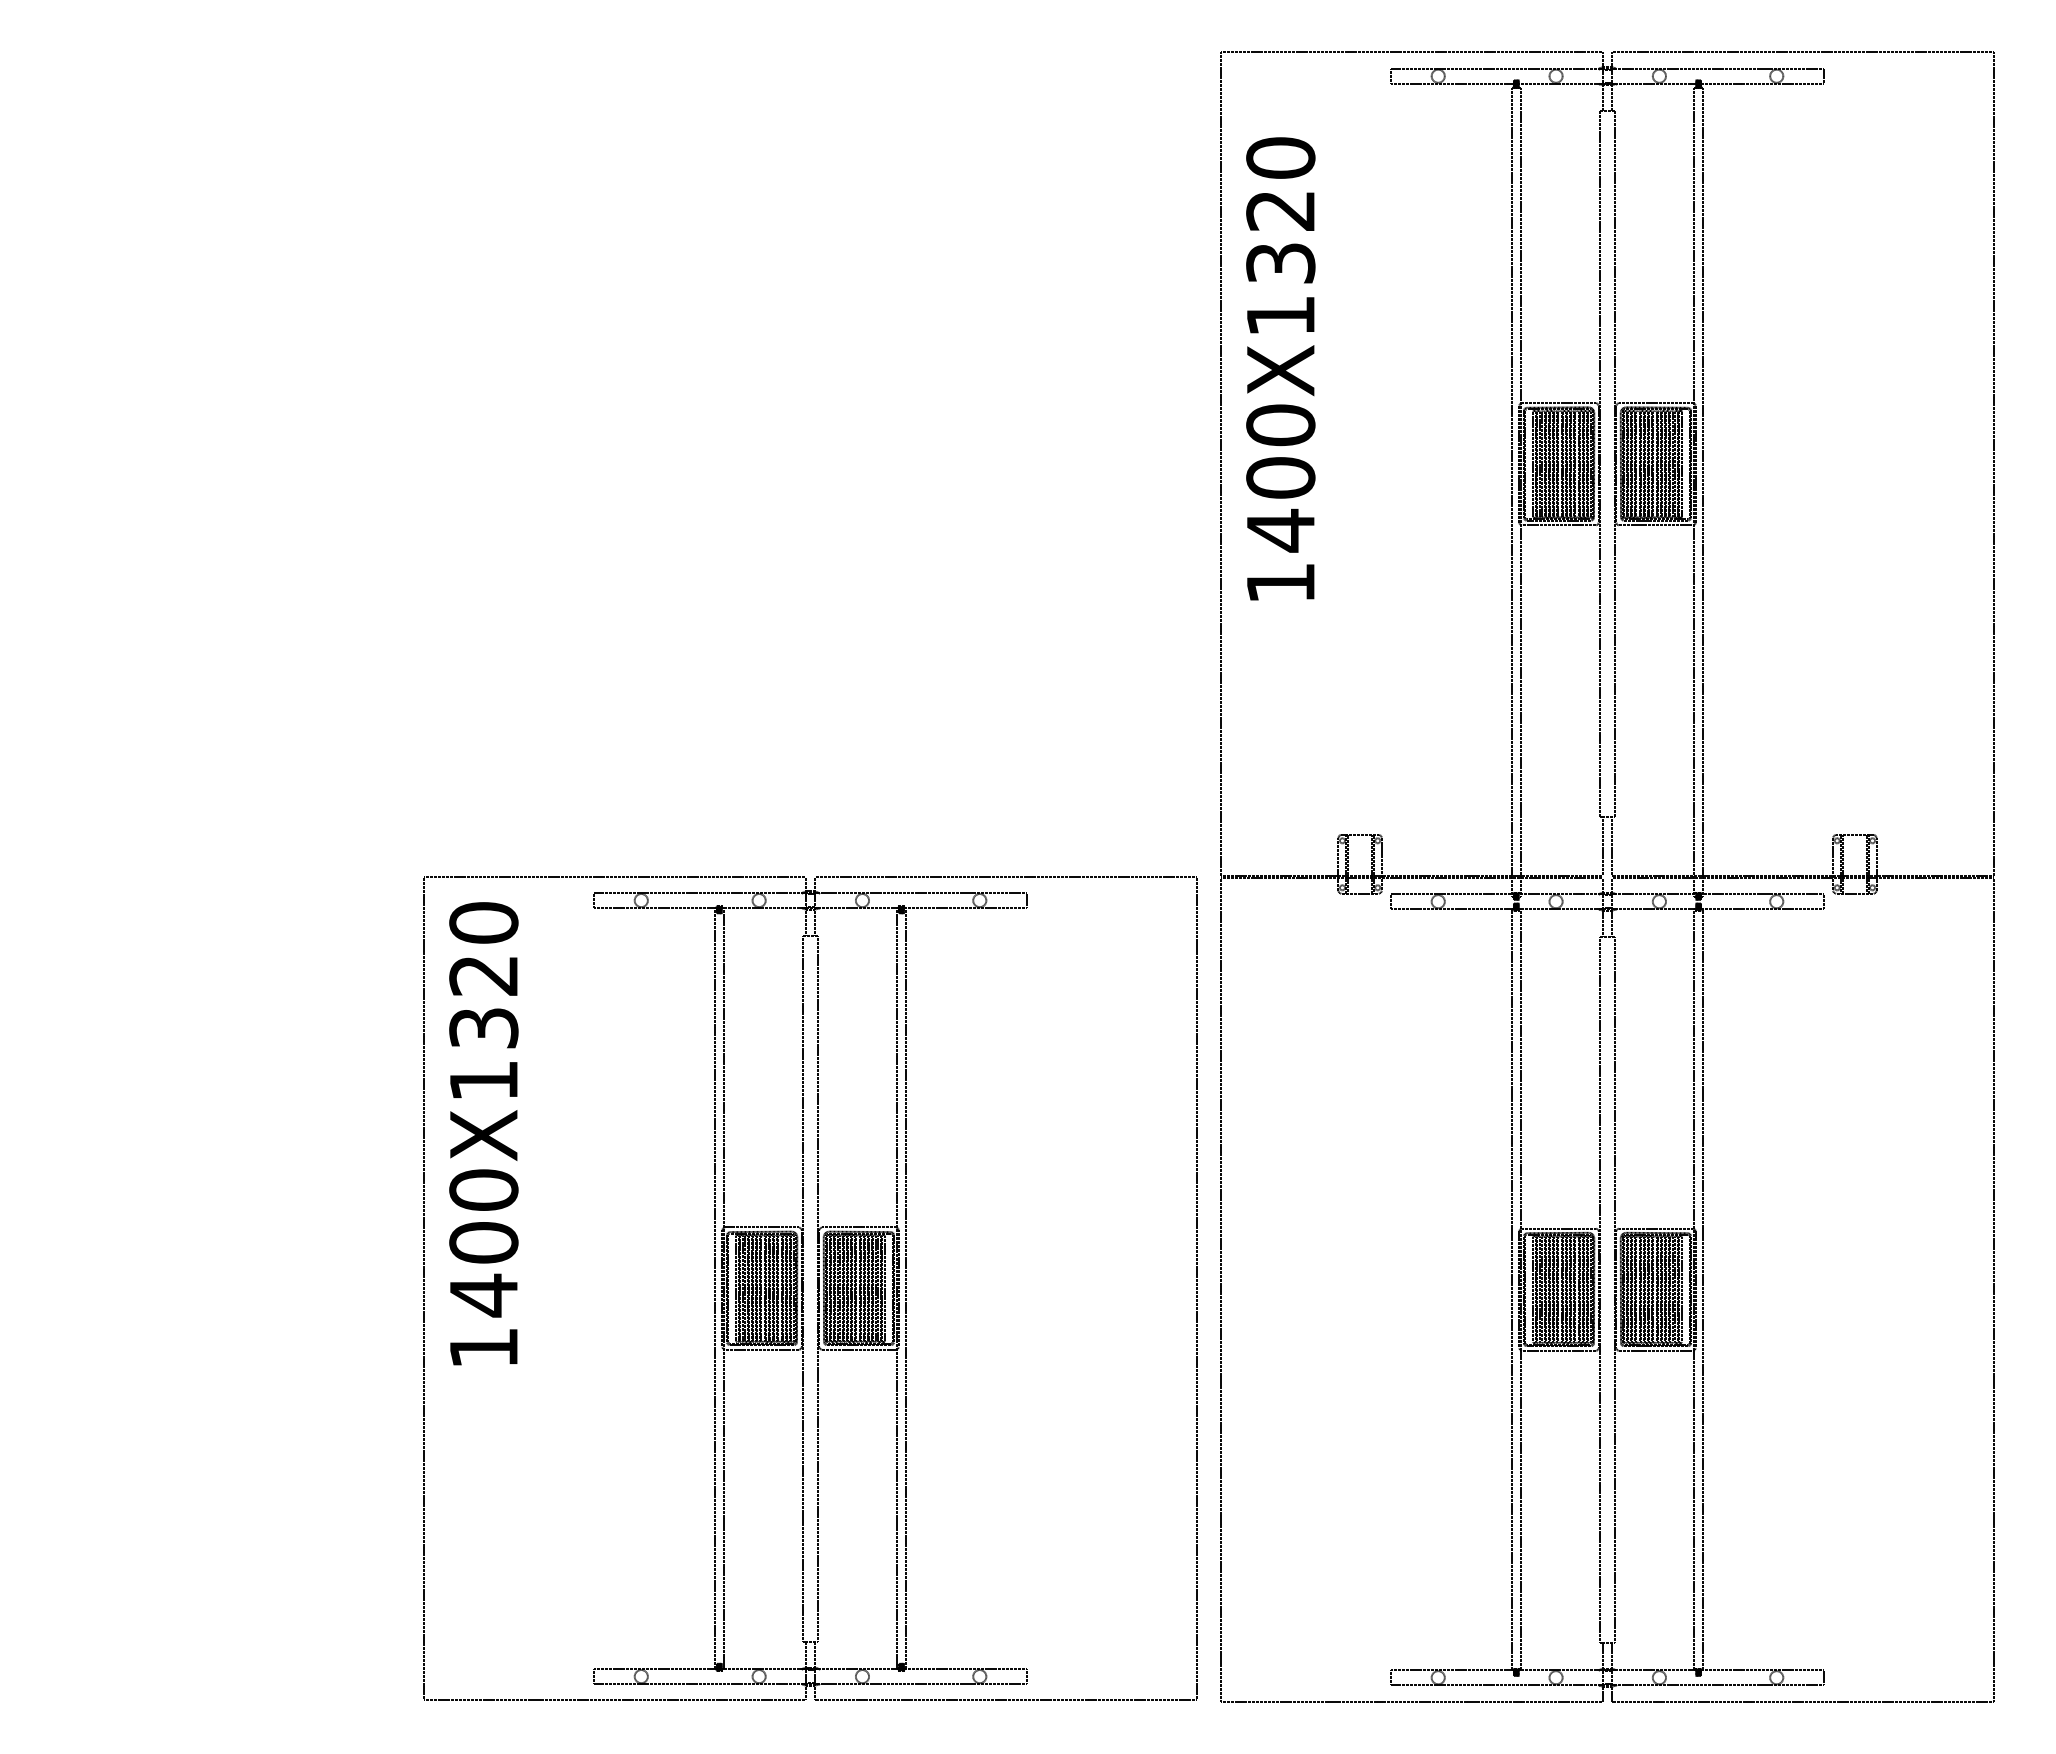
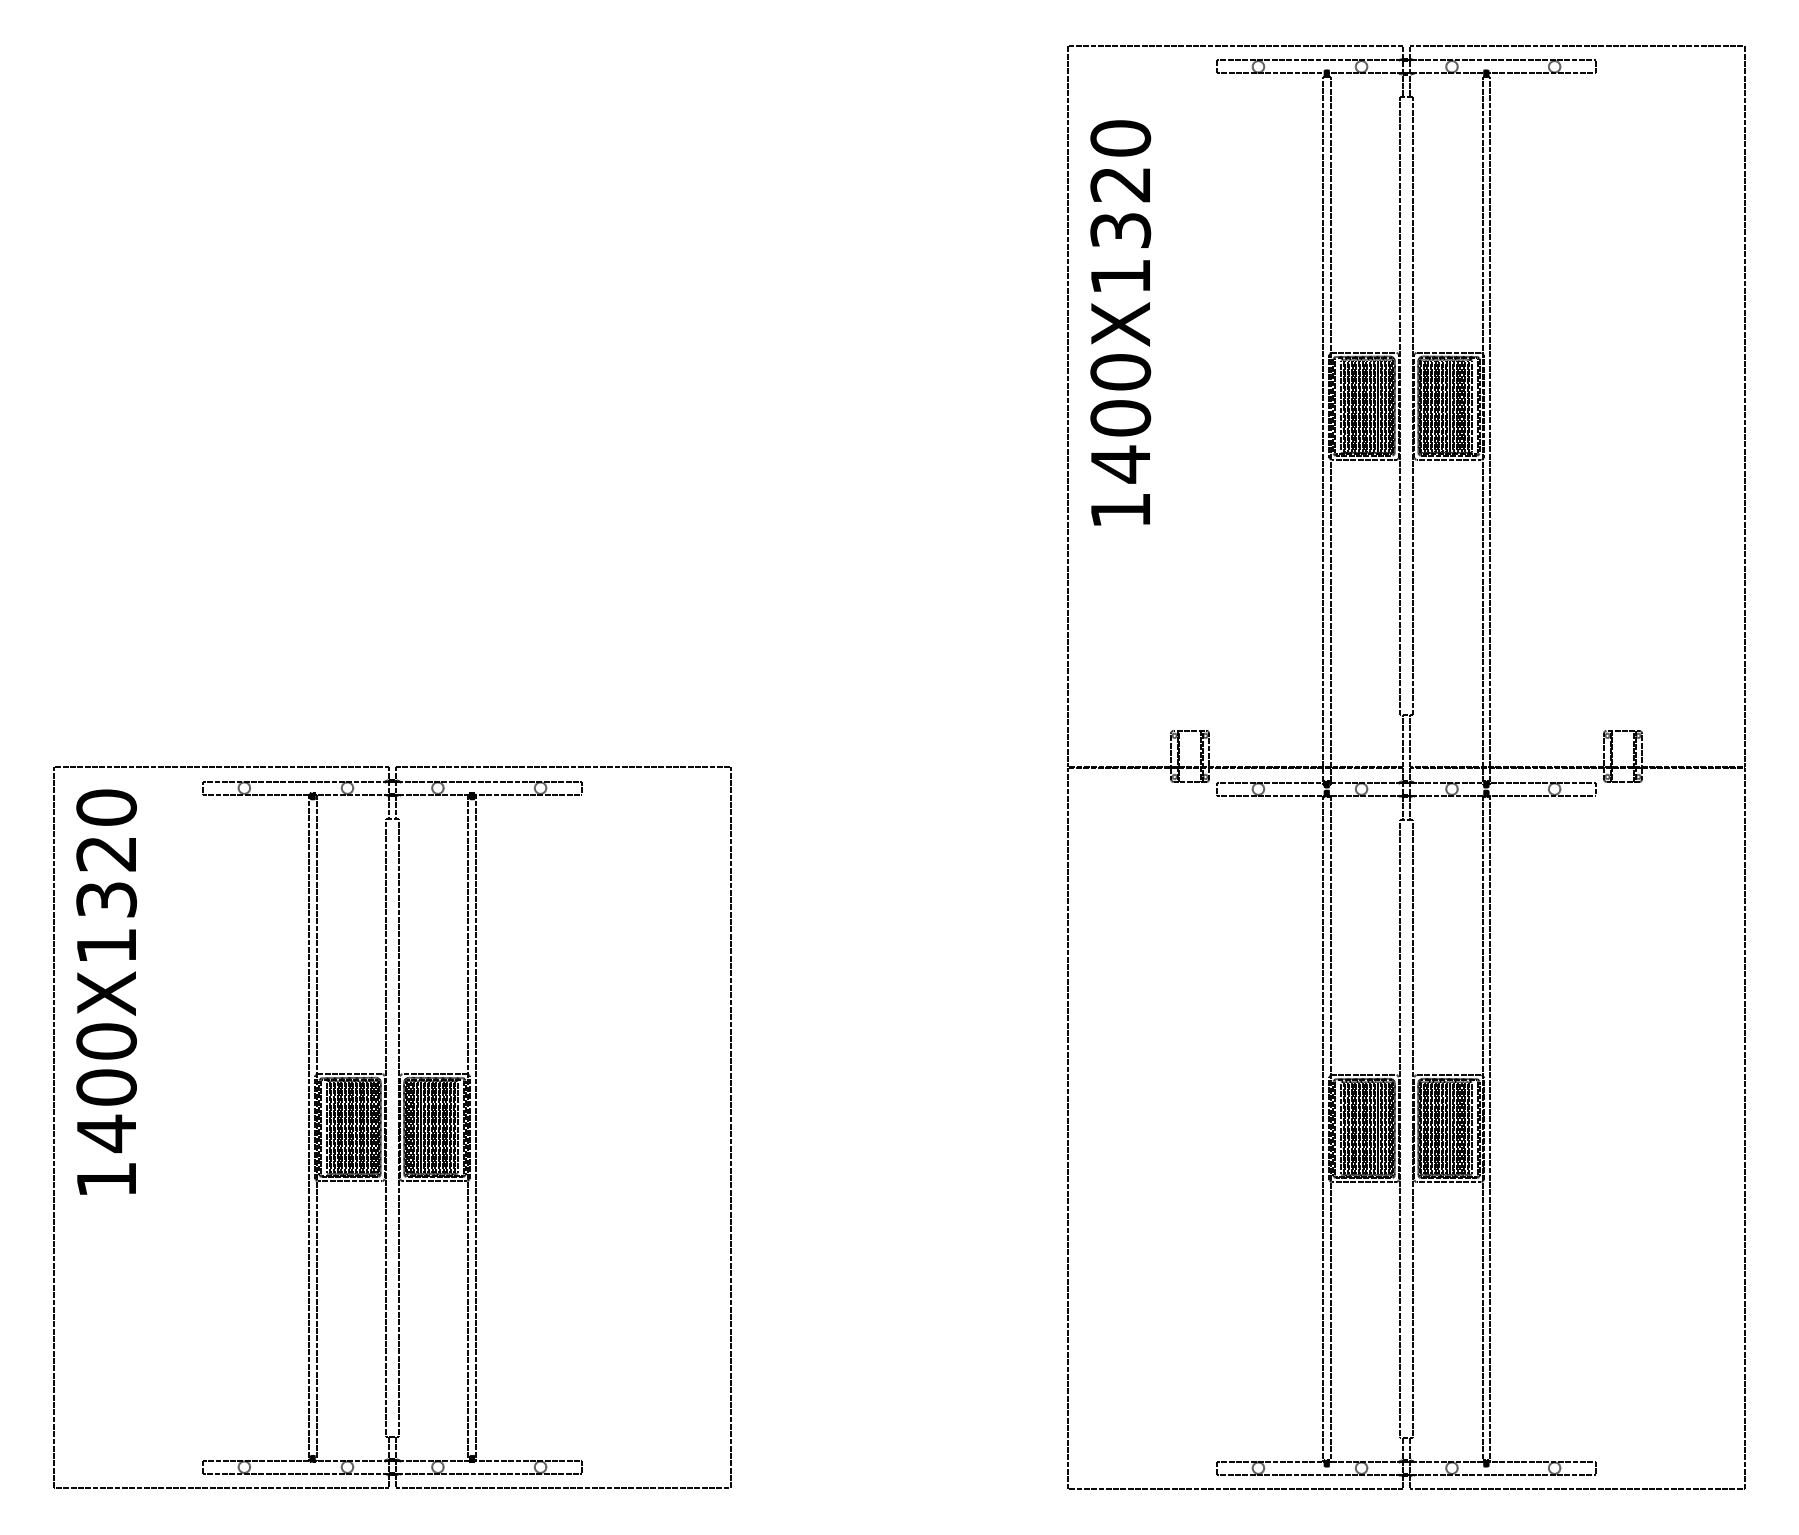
part: (803, 1288) -> (386, 1127), moved

